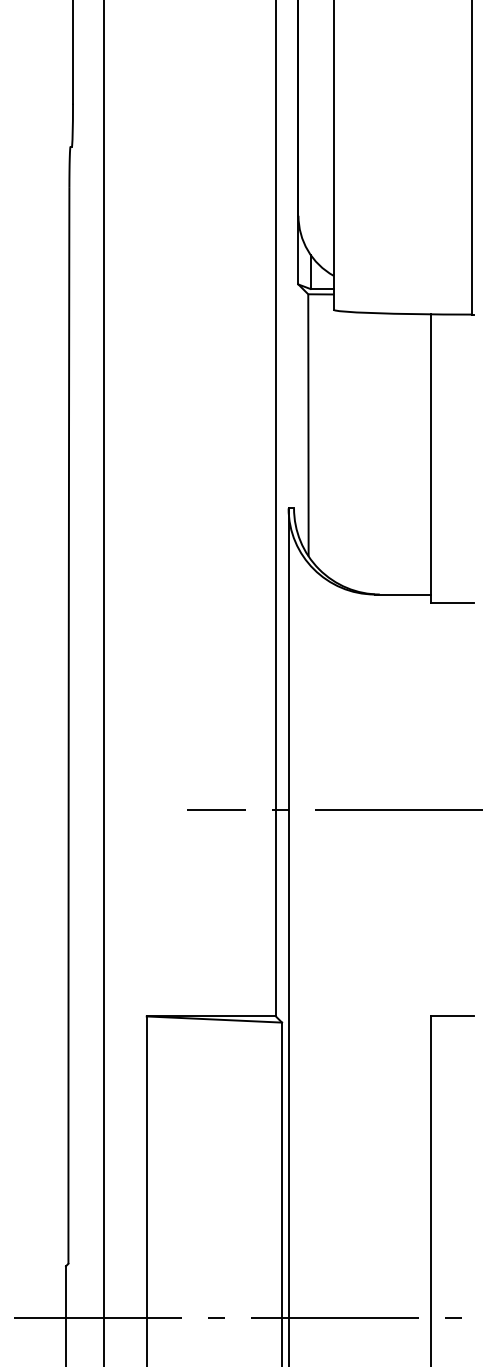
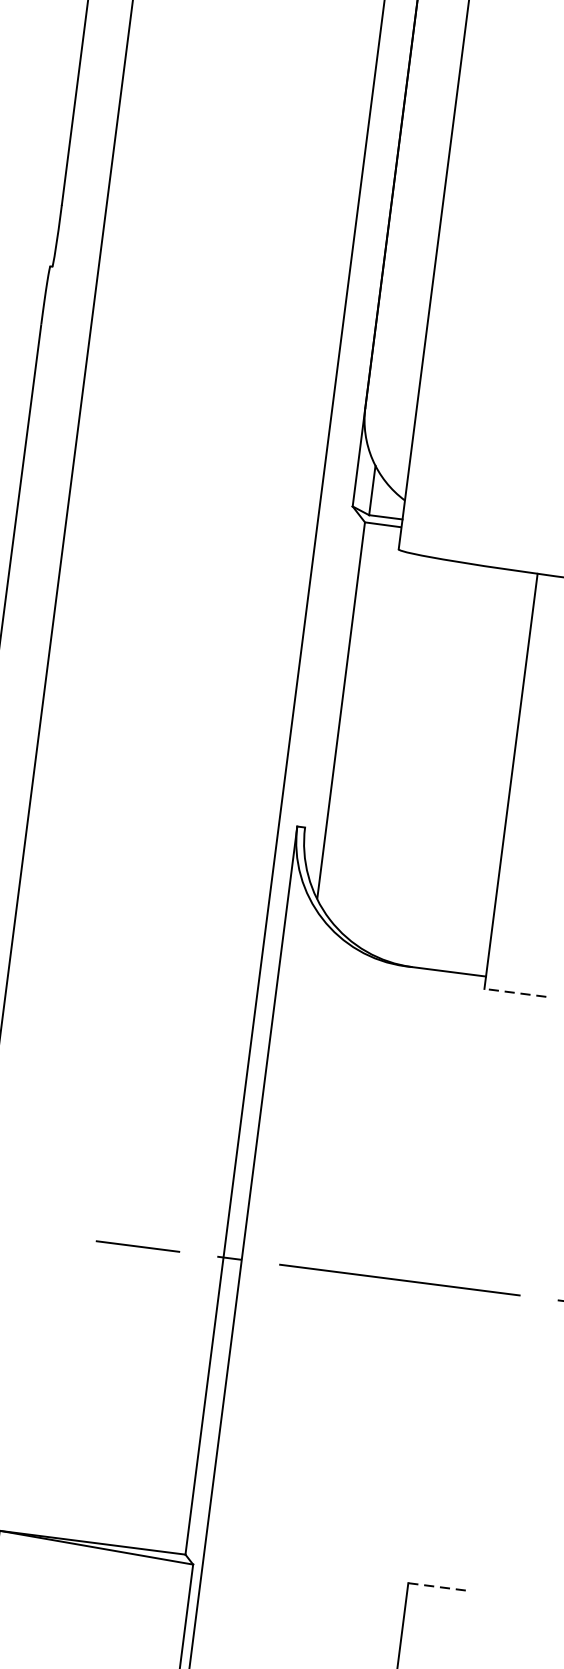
line: (452, 603) -> (515, 993), solid -> dashed
line: (452, 1016) -> (439, 1587), solid -> dashed

